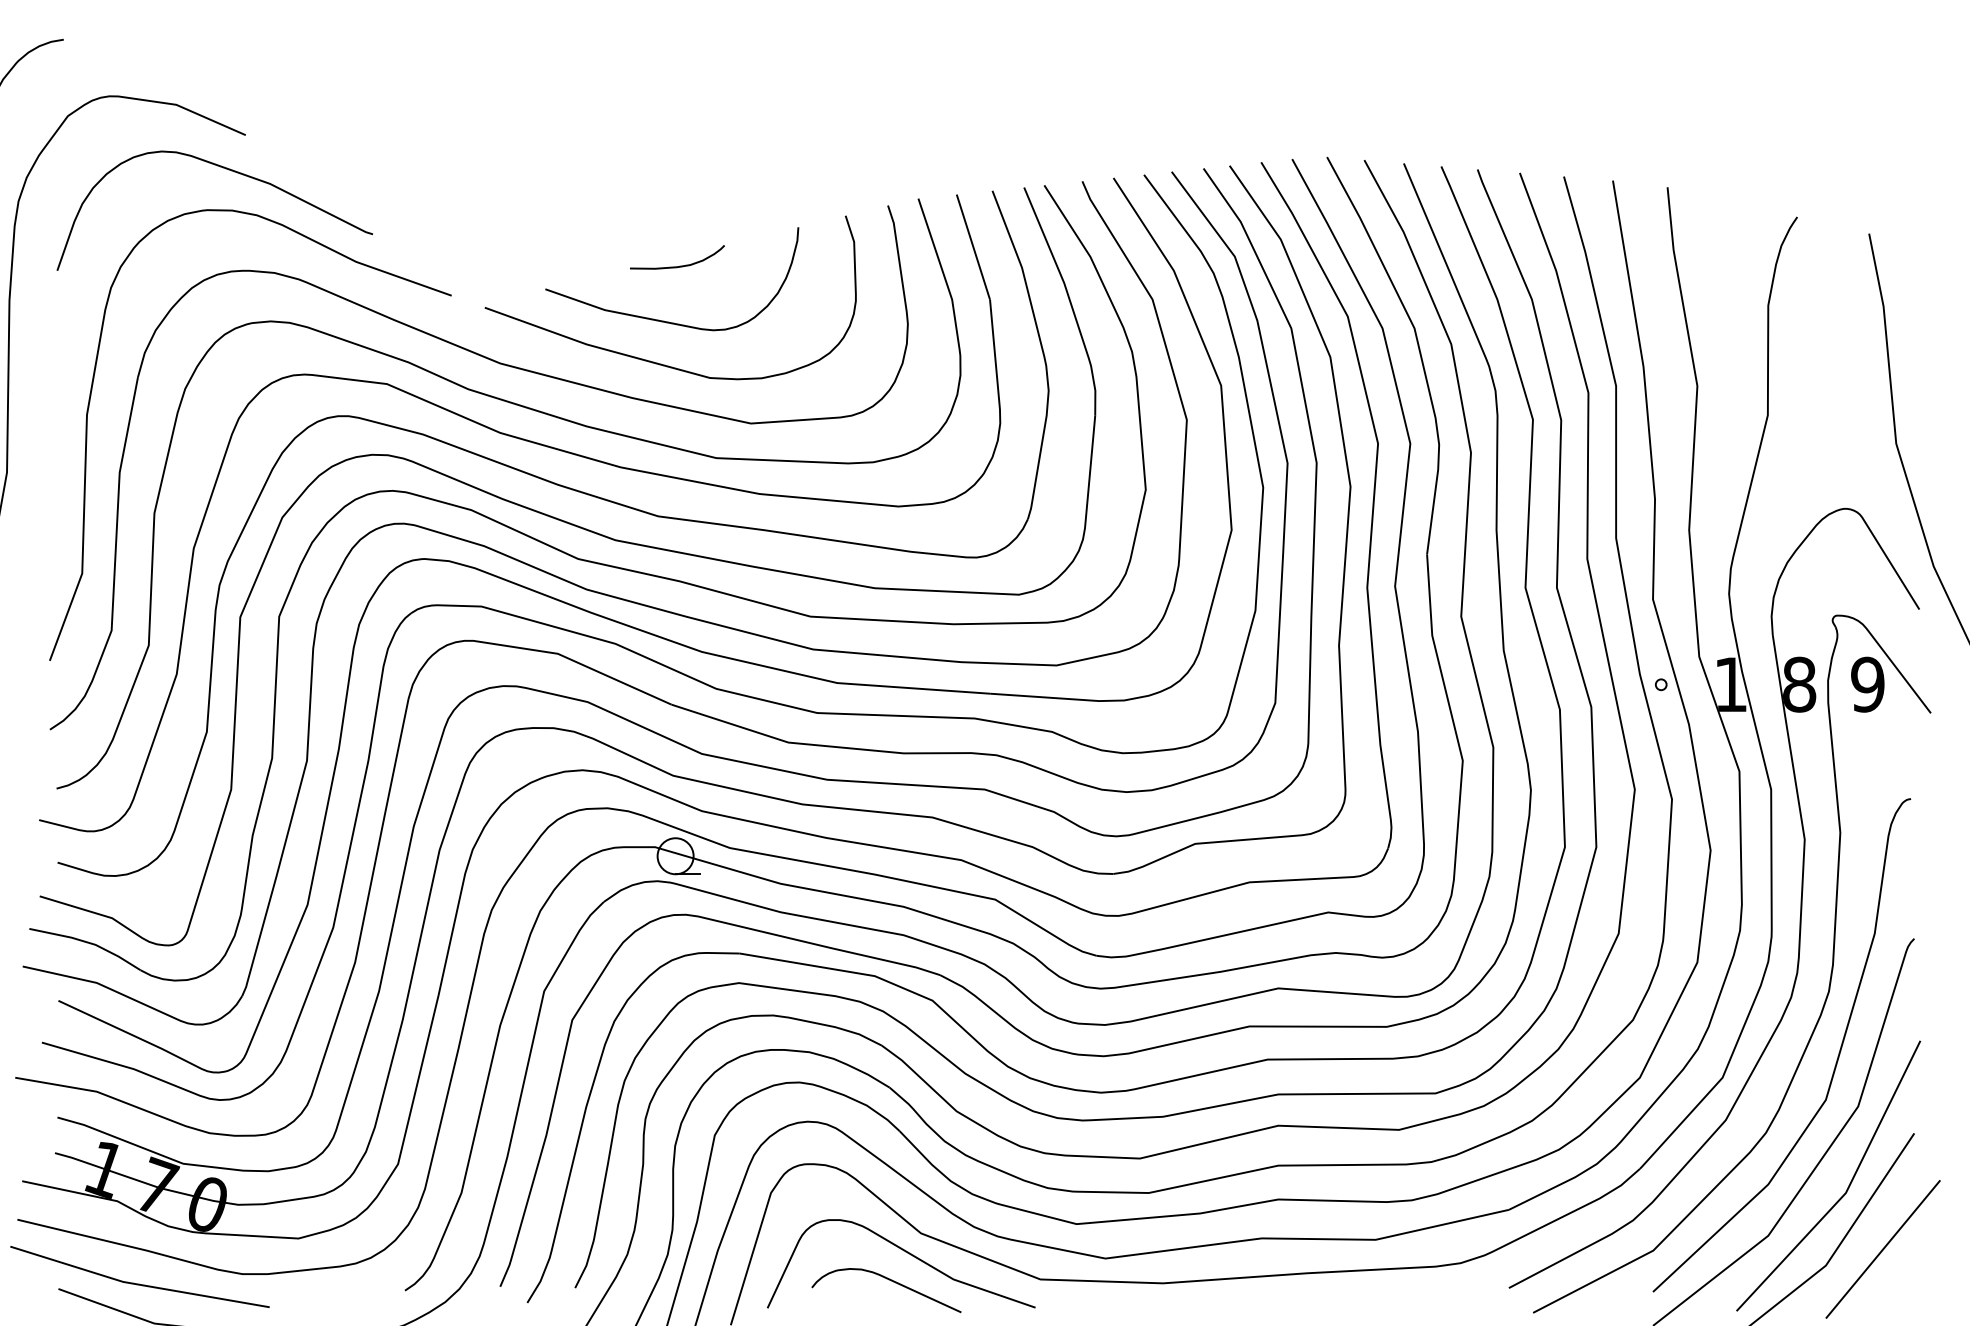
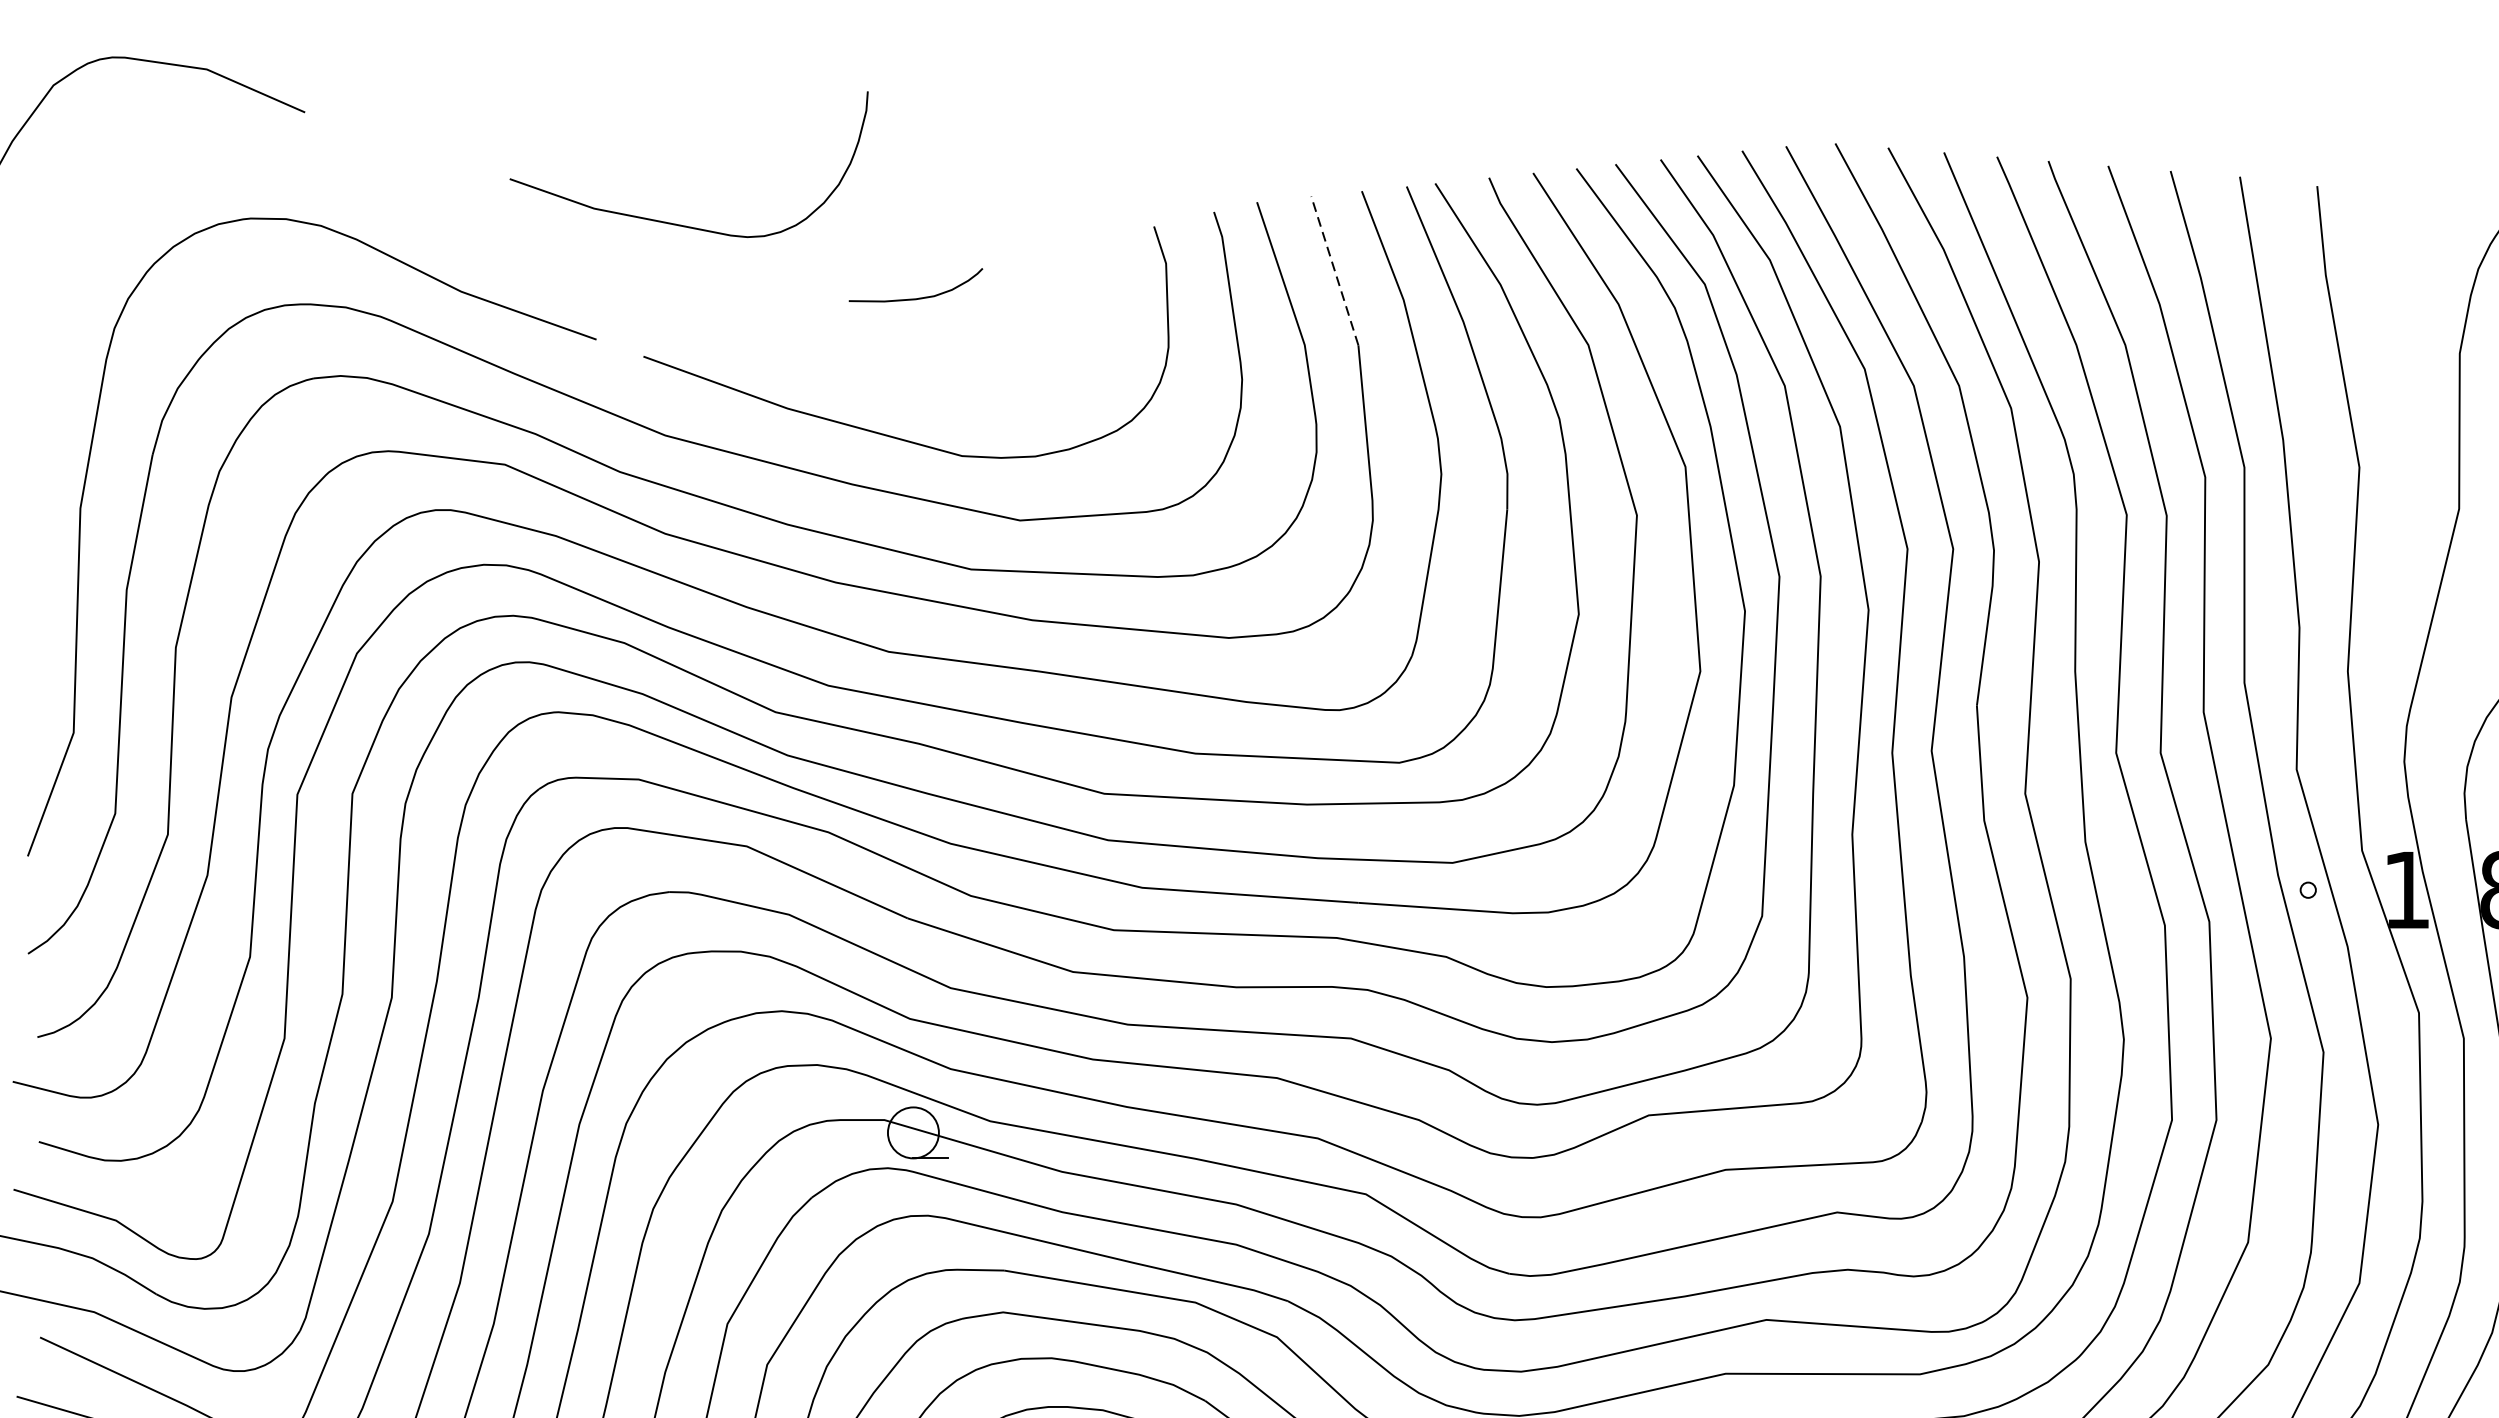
curve: (228, 170) -> (280, 162), removed
line: (973, 246) -> (1335, 269), solid -> dashed
curve: (664, 320) -> (678, 223), moved

